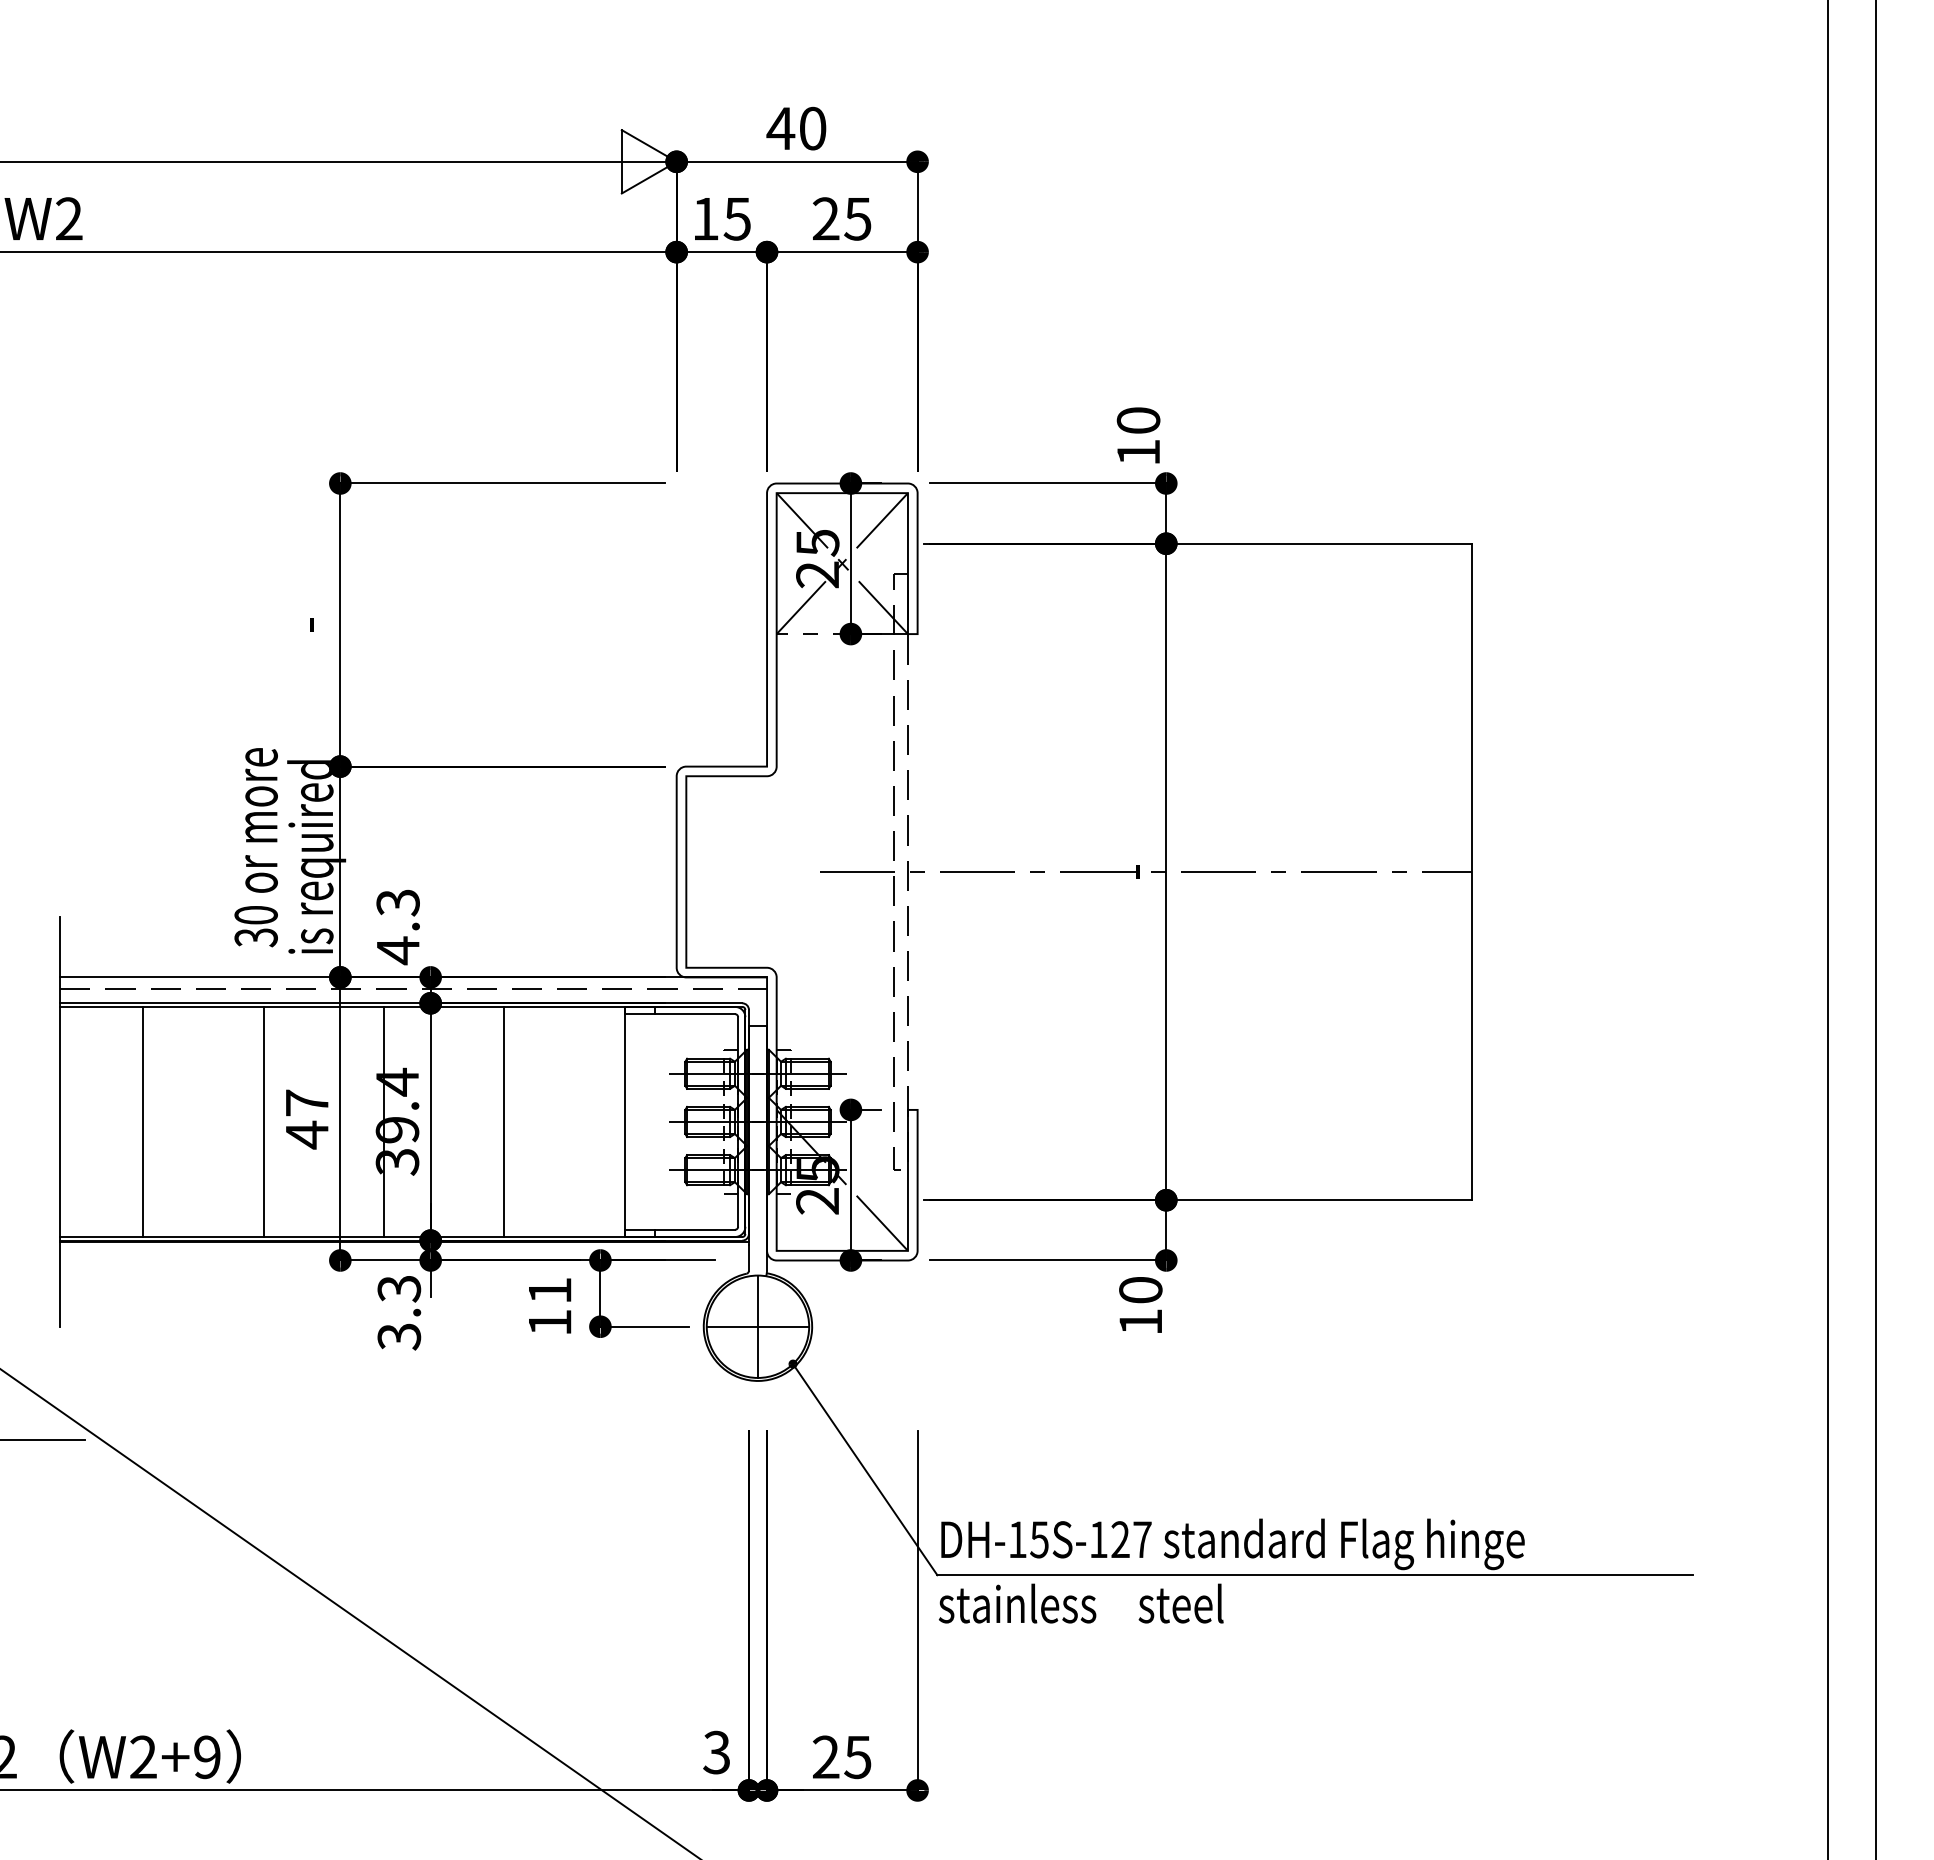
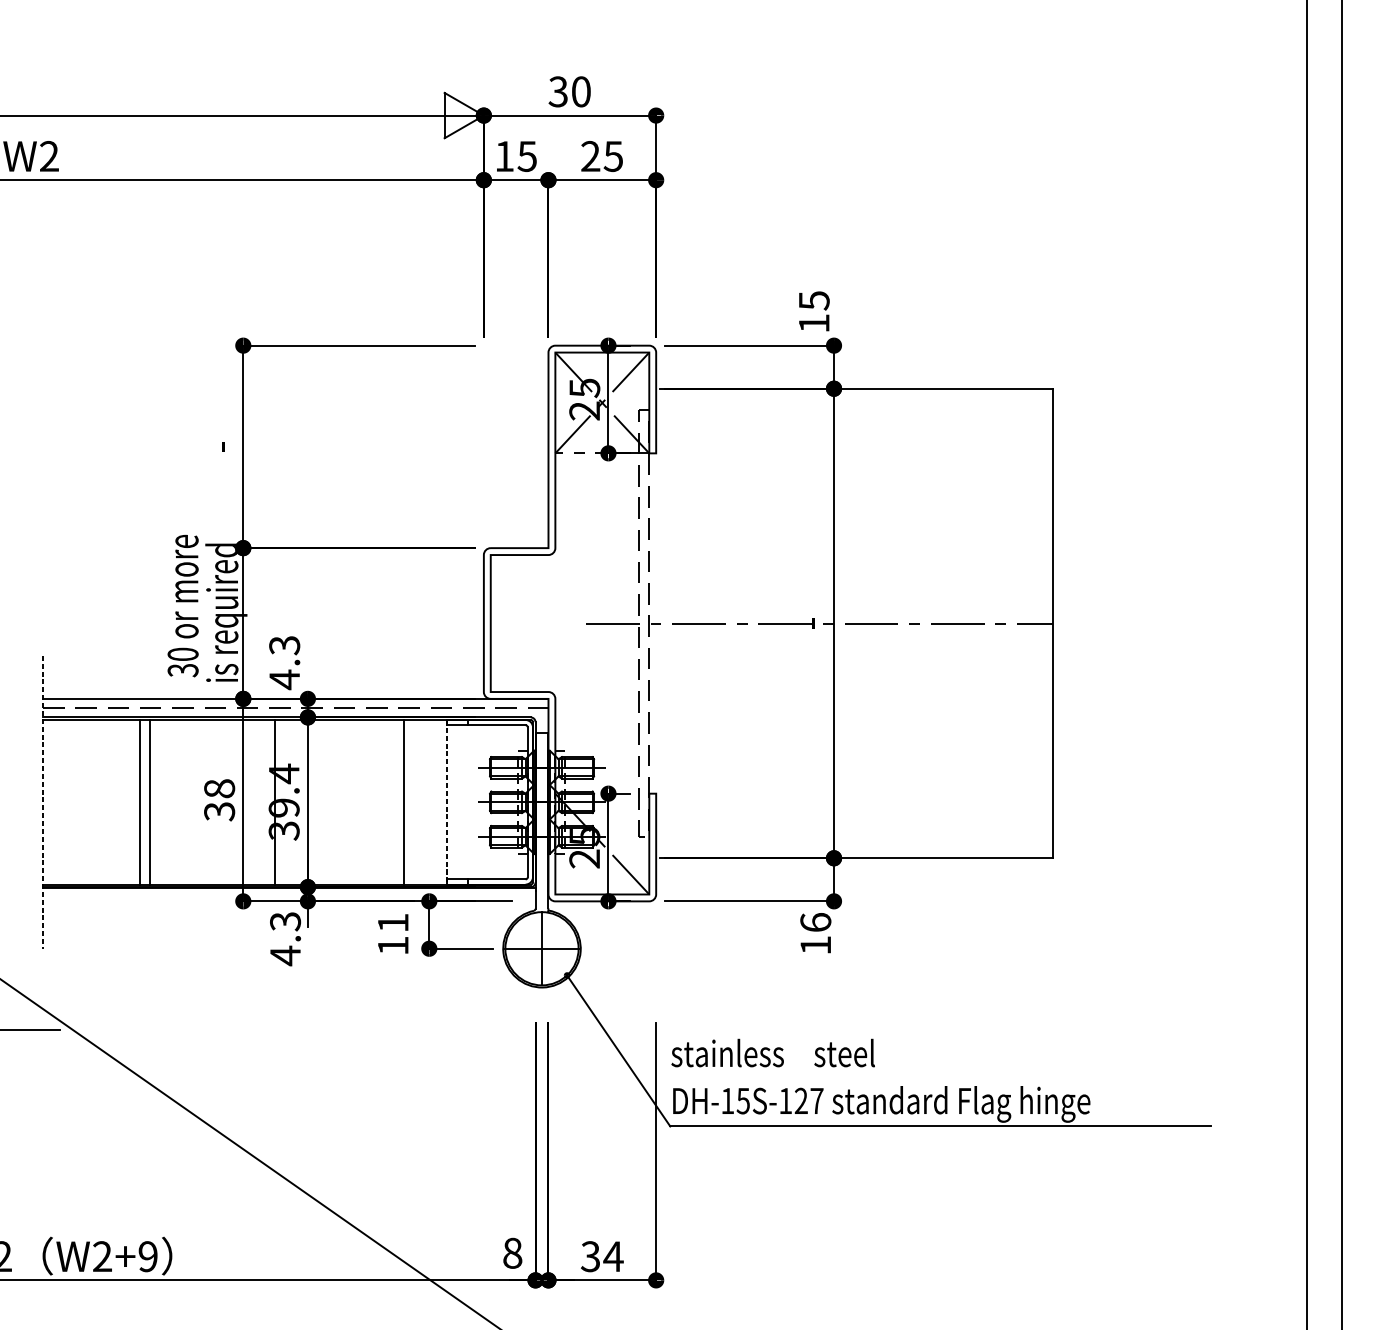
text: (780, 128) -> (558, 91), 40 -> 30
text: (1138, 420) -> (814, 300), 10 -> 15
text: (306, 1119) -> (219, 800), 47 -> 38
line: (60, 1121) -> (43, 801), solid -> dashed
line: (143, 1121) -> (150, 801), moved
line: (263, 1121) -> (140, 801), moved
line: (504, 1121) -> (404, 801), moved
line: (624, 1122) -> (446, 802), solid -> dashed
text: (1140, 1289) -> (815, 922), 10 -> 16
text: (399, 1336) -> (285, 955), 3.3 -> 4.3
text: (1080, 1603) -> (772, 1052), moved
text: (716, 1752) -> (512, 1253), 3 -> 8
text: (842, 1757) -> (602, 1256), 25 -> 34

